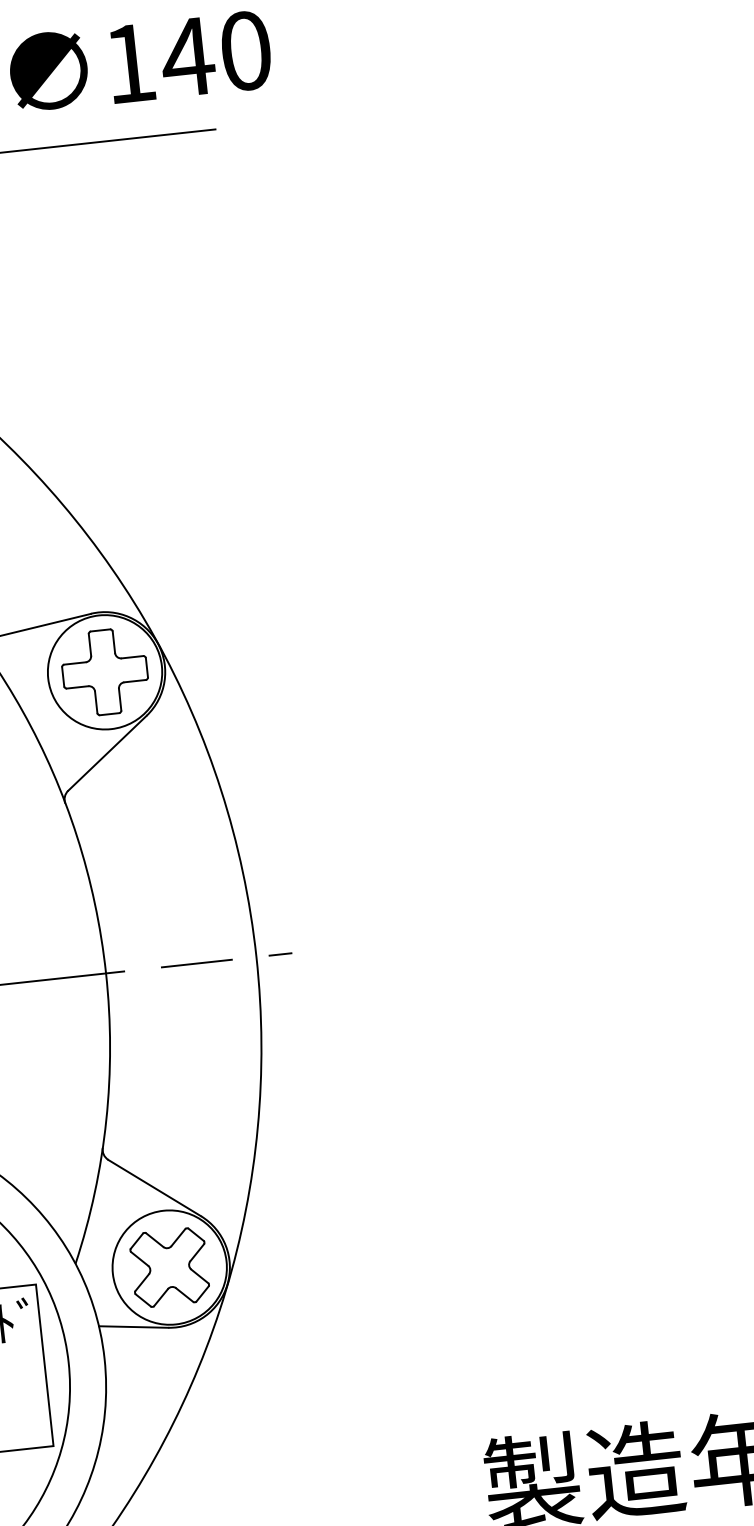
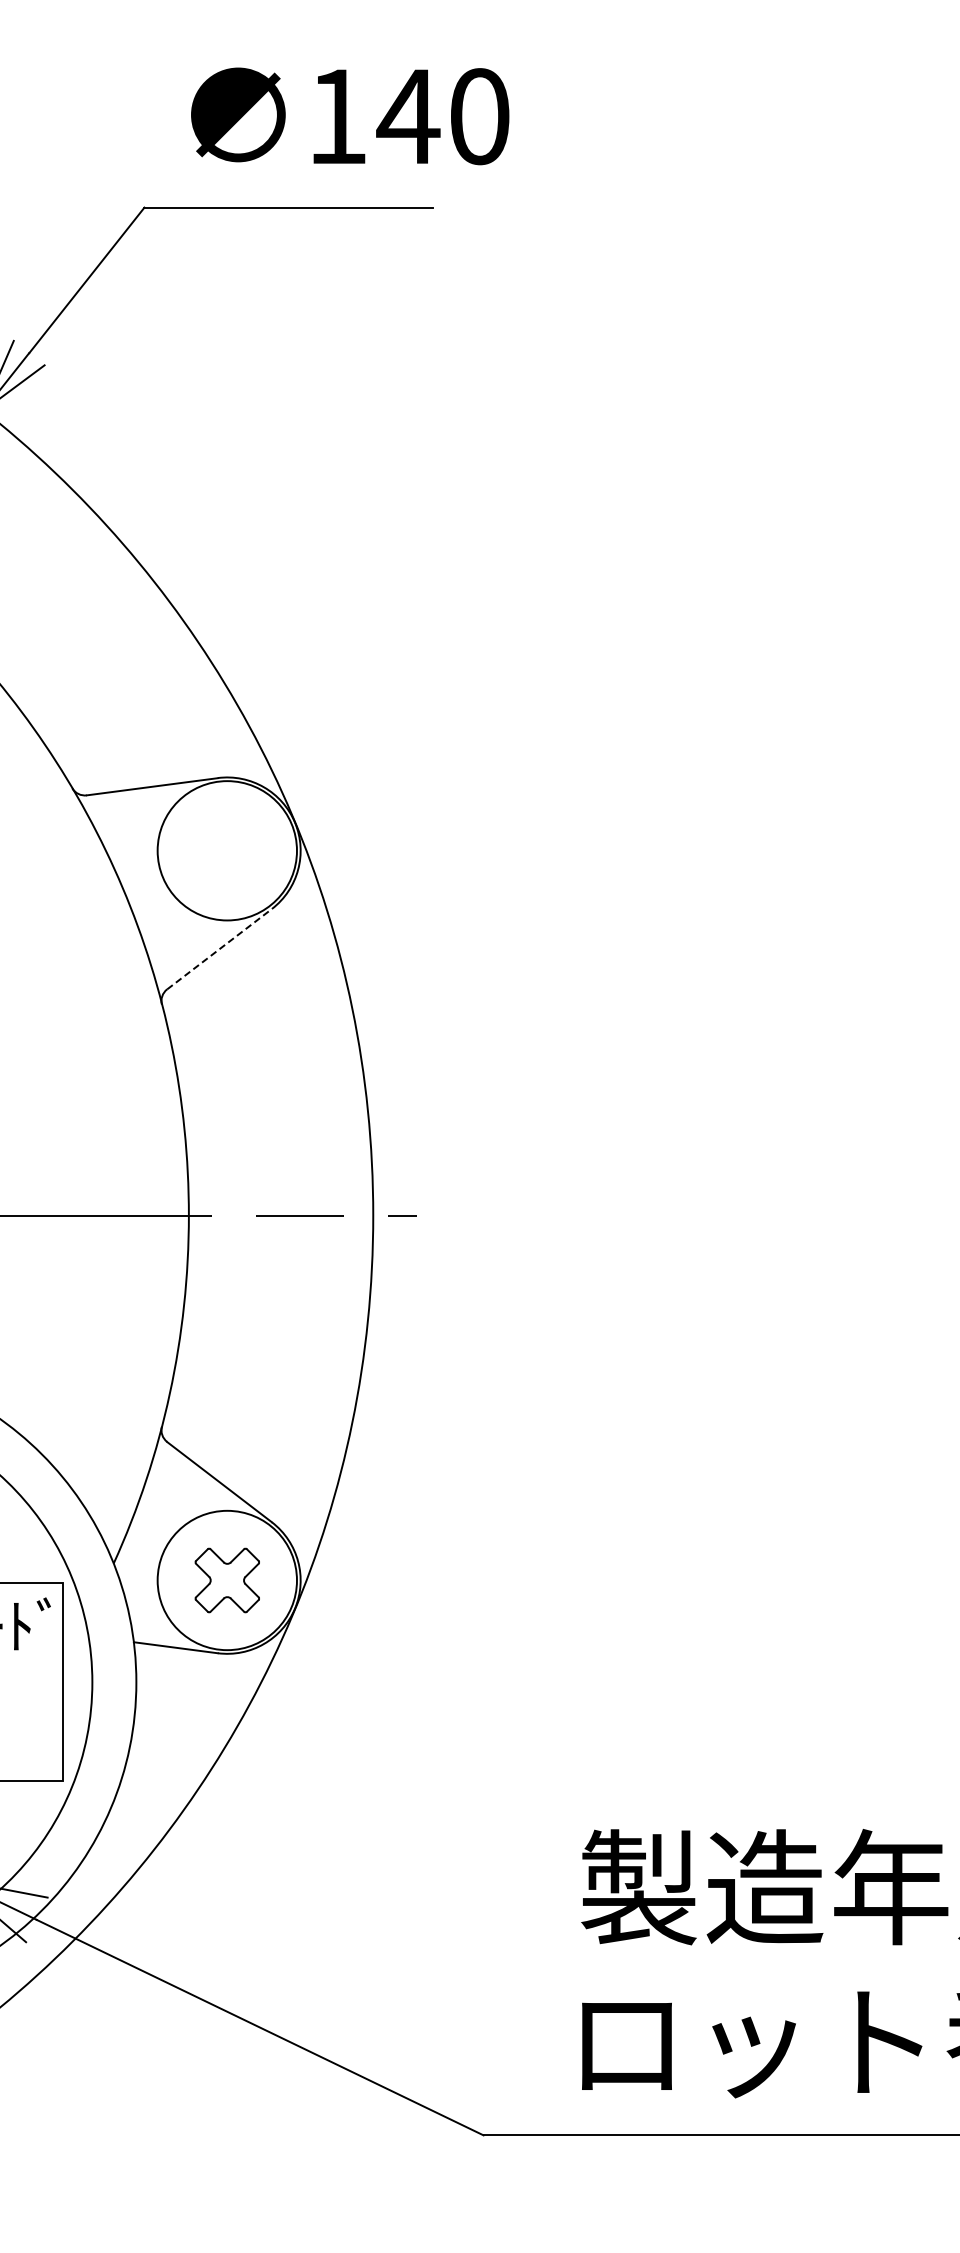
part: (105, 672) -> (227, 850), removed
line: (107, 752) -> (219, 948), solid -> dashed
part: (169, 1267) -> (227, 1580), size x0.7

